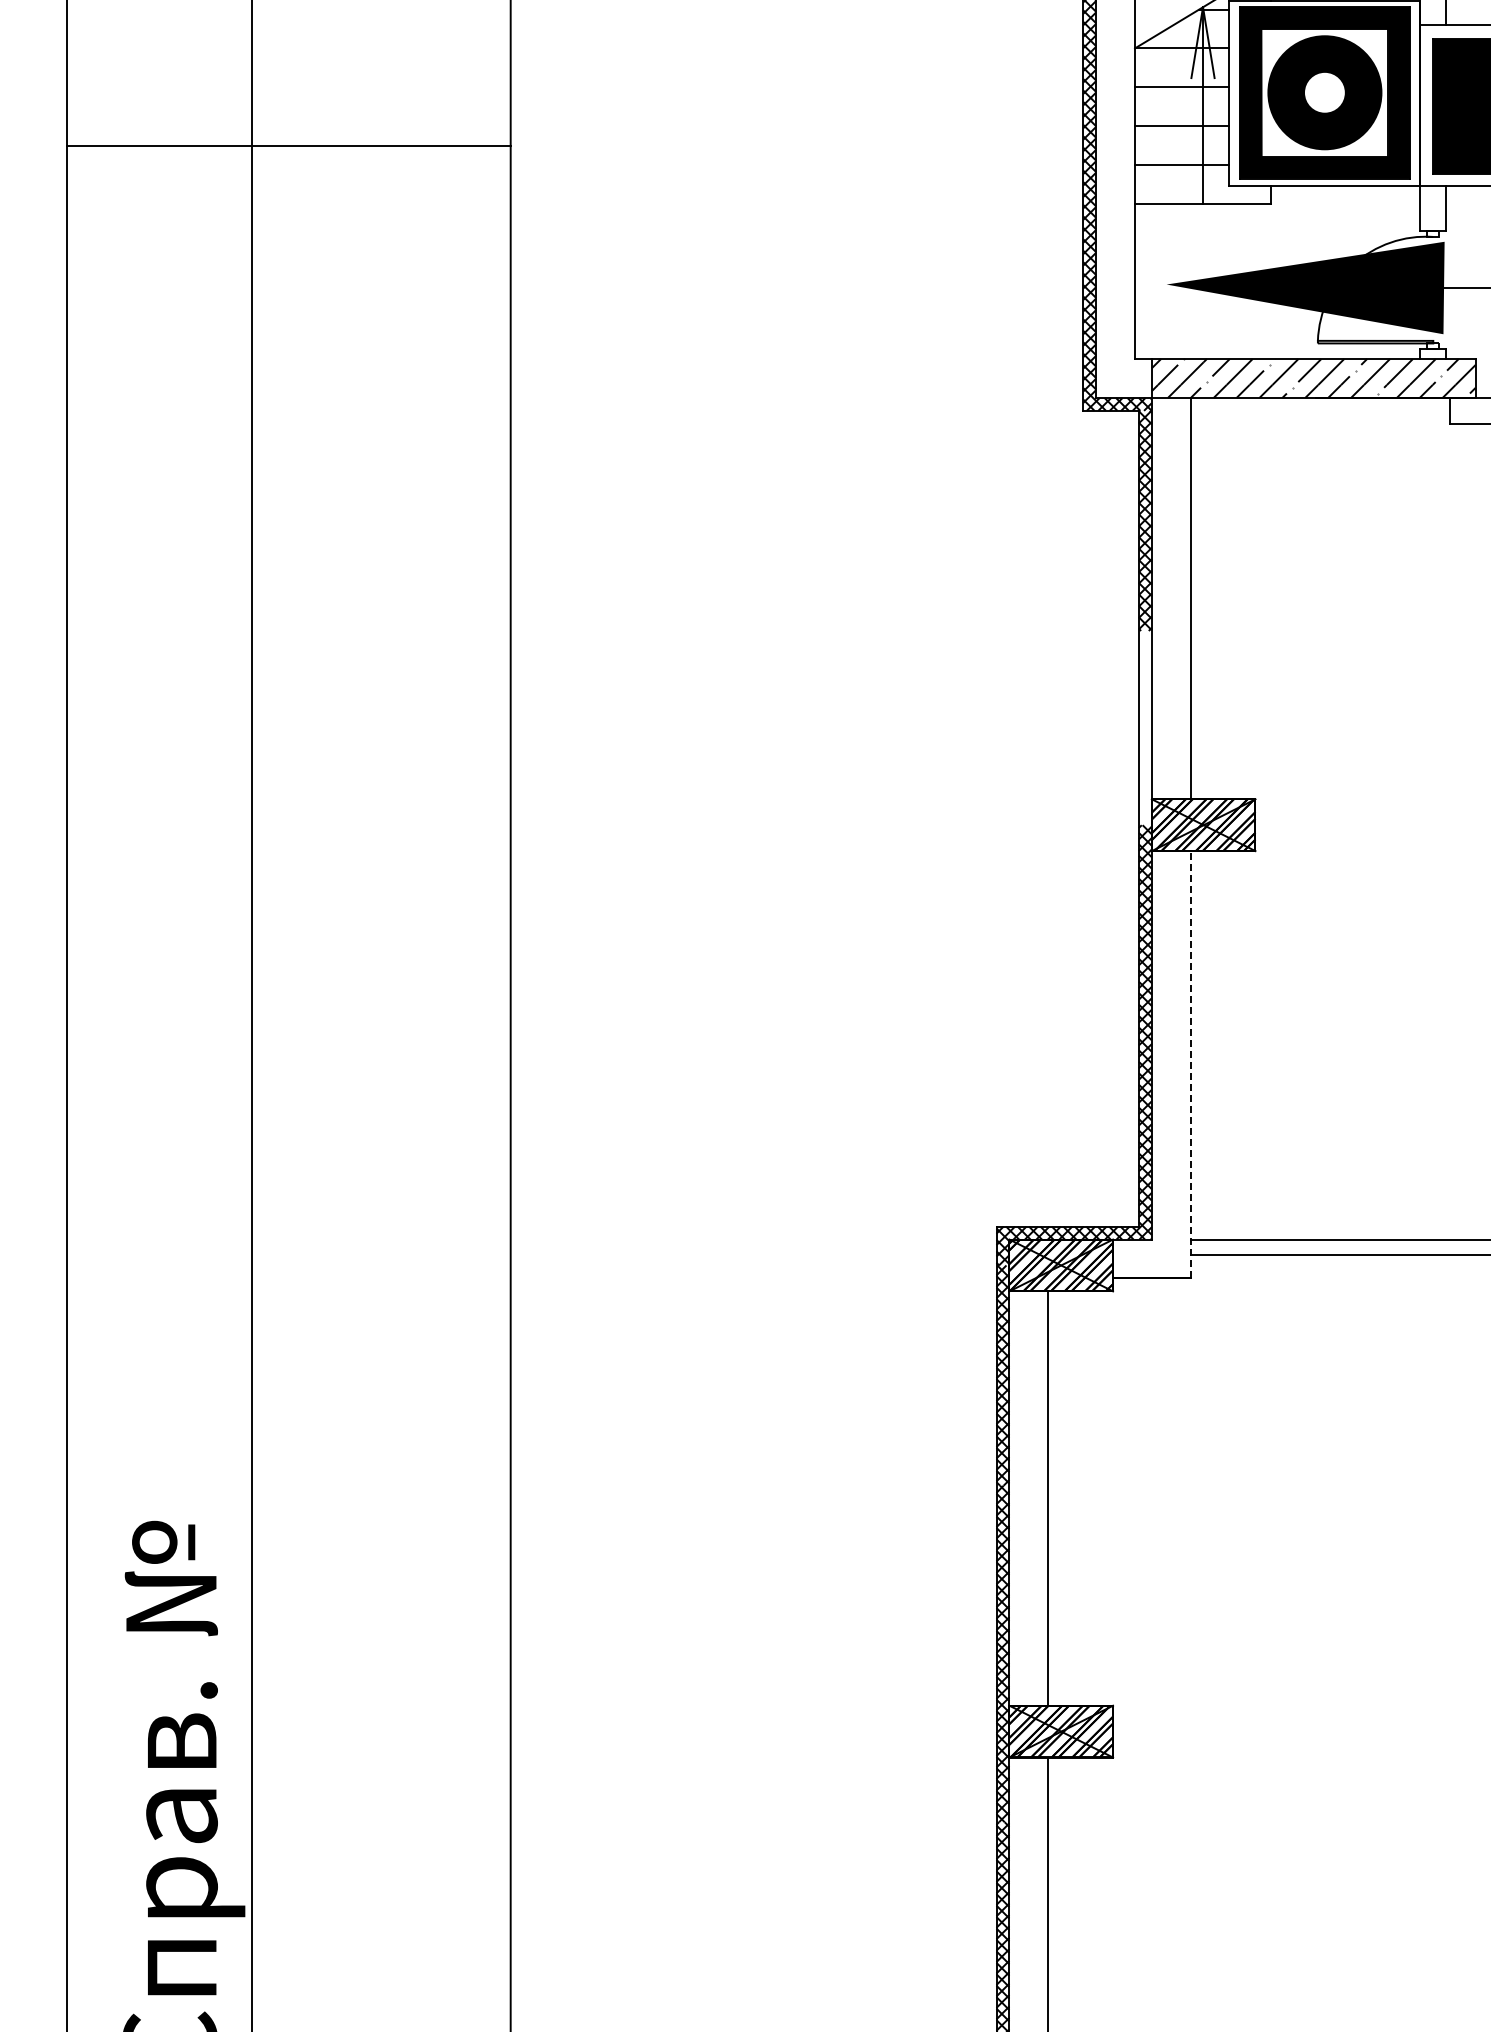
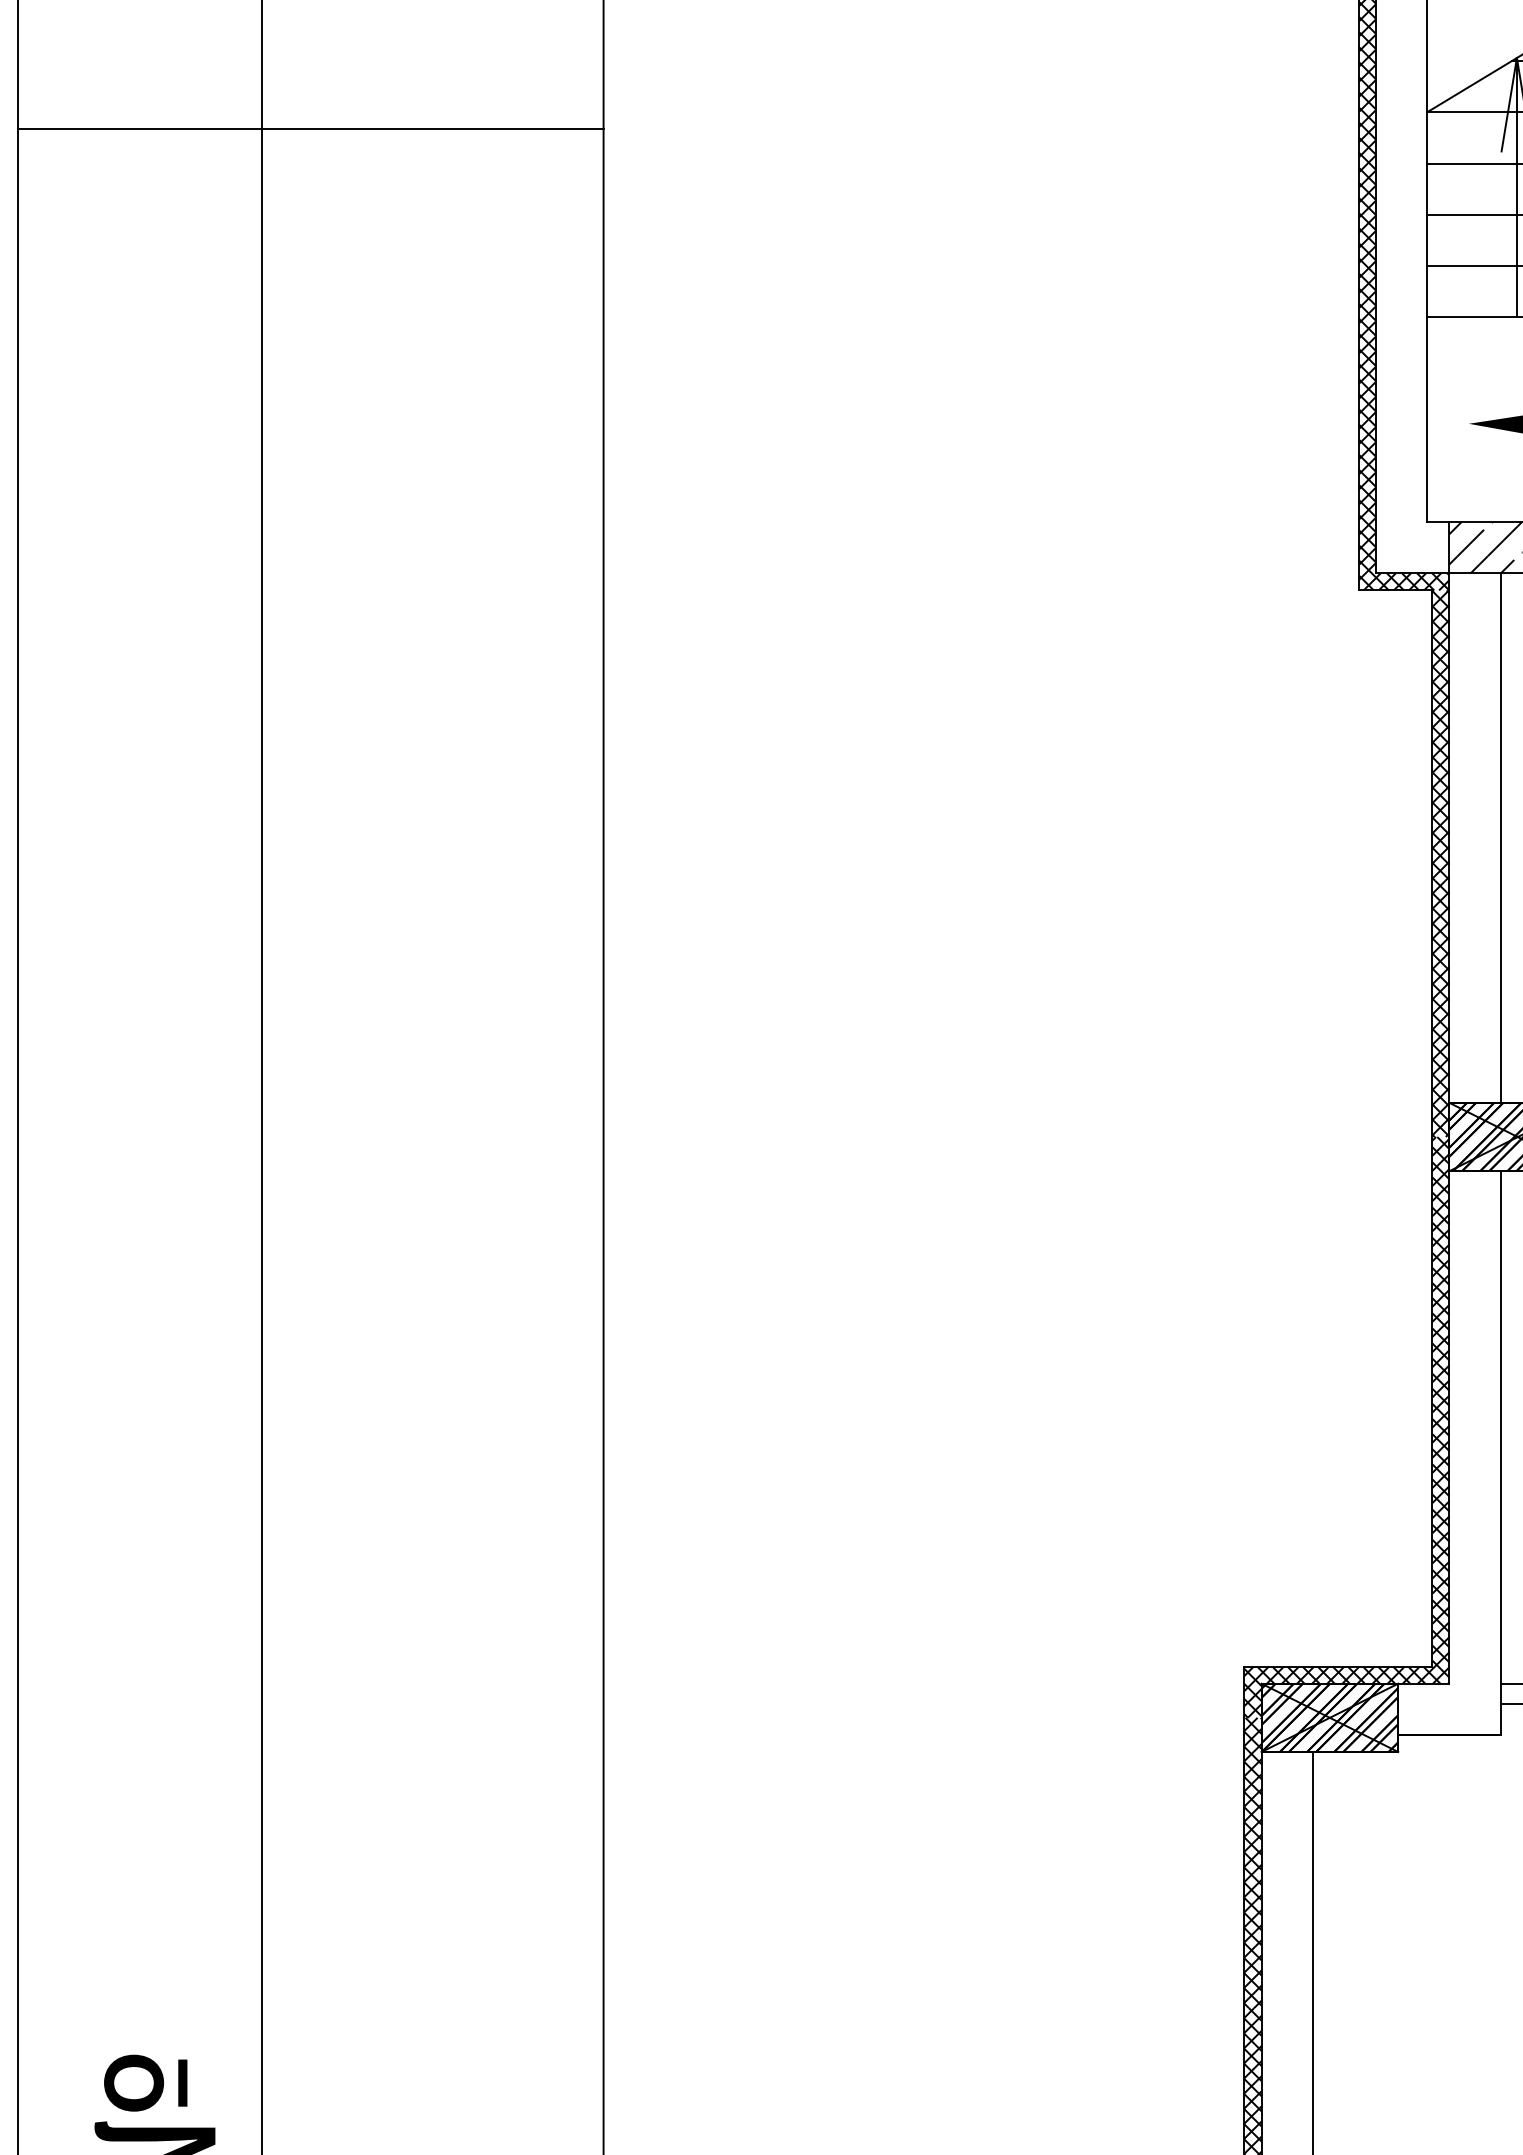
line: (288, 146) -> (310, 129), moved
hatch: (1144, 727) -> (1439, 1008), added
line: (1190, 1064) -> (1500, 1452), dashed -> solid

